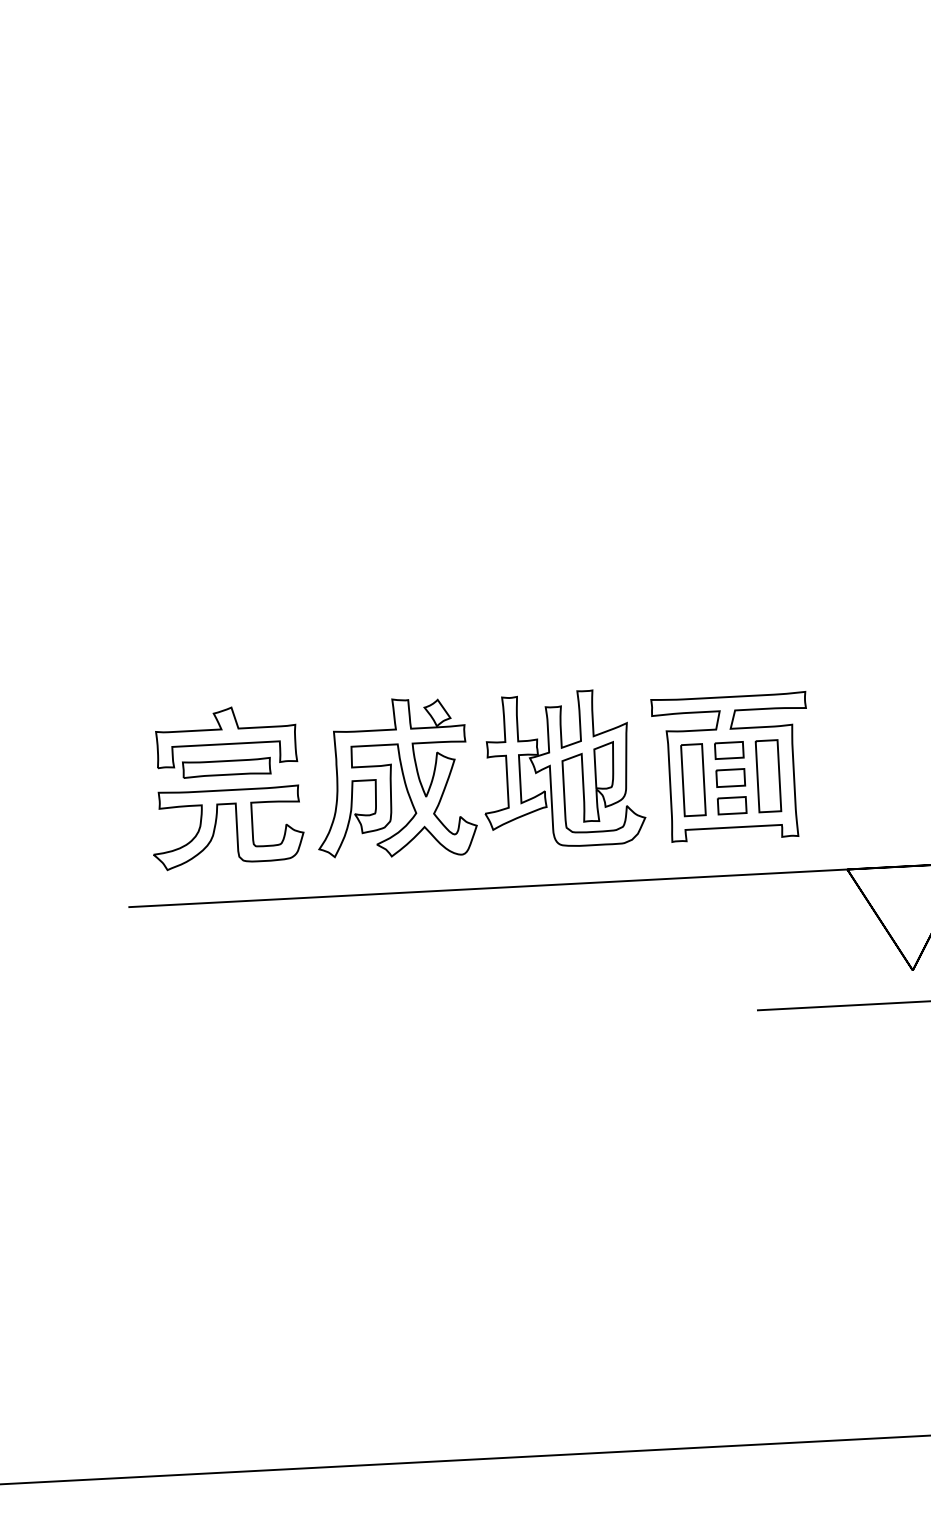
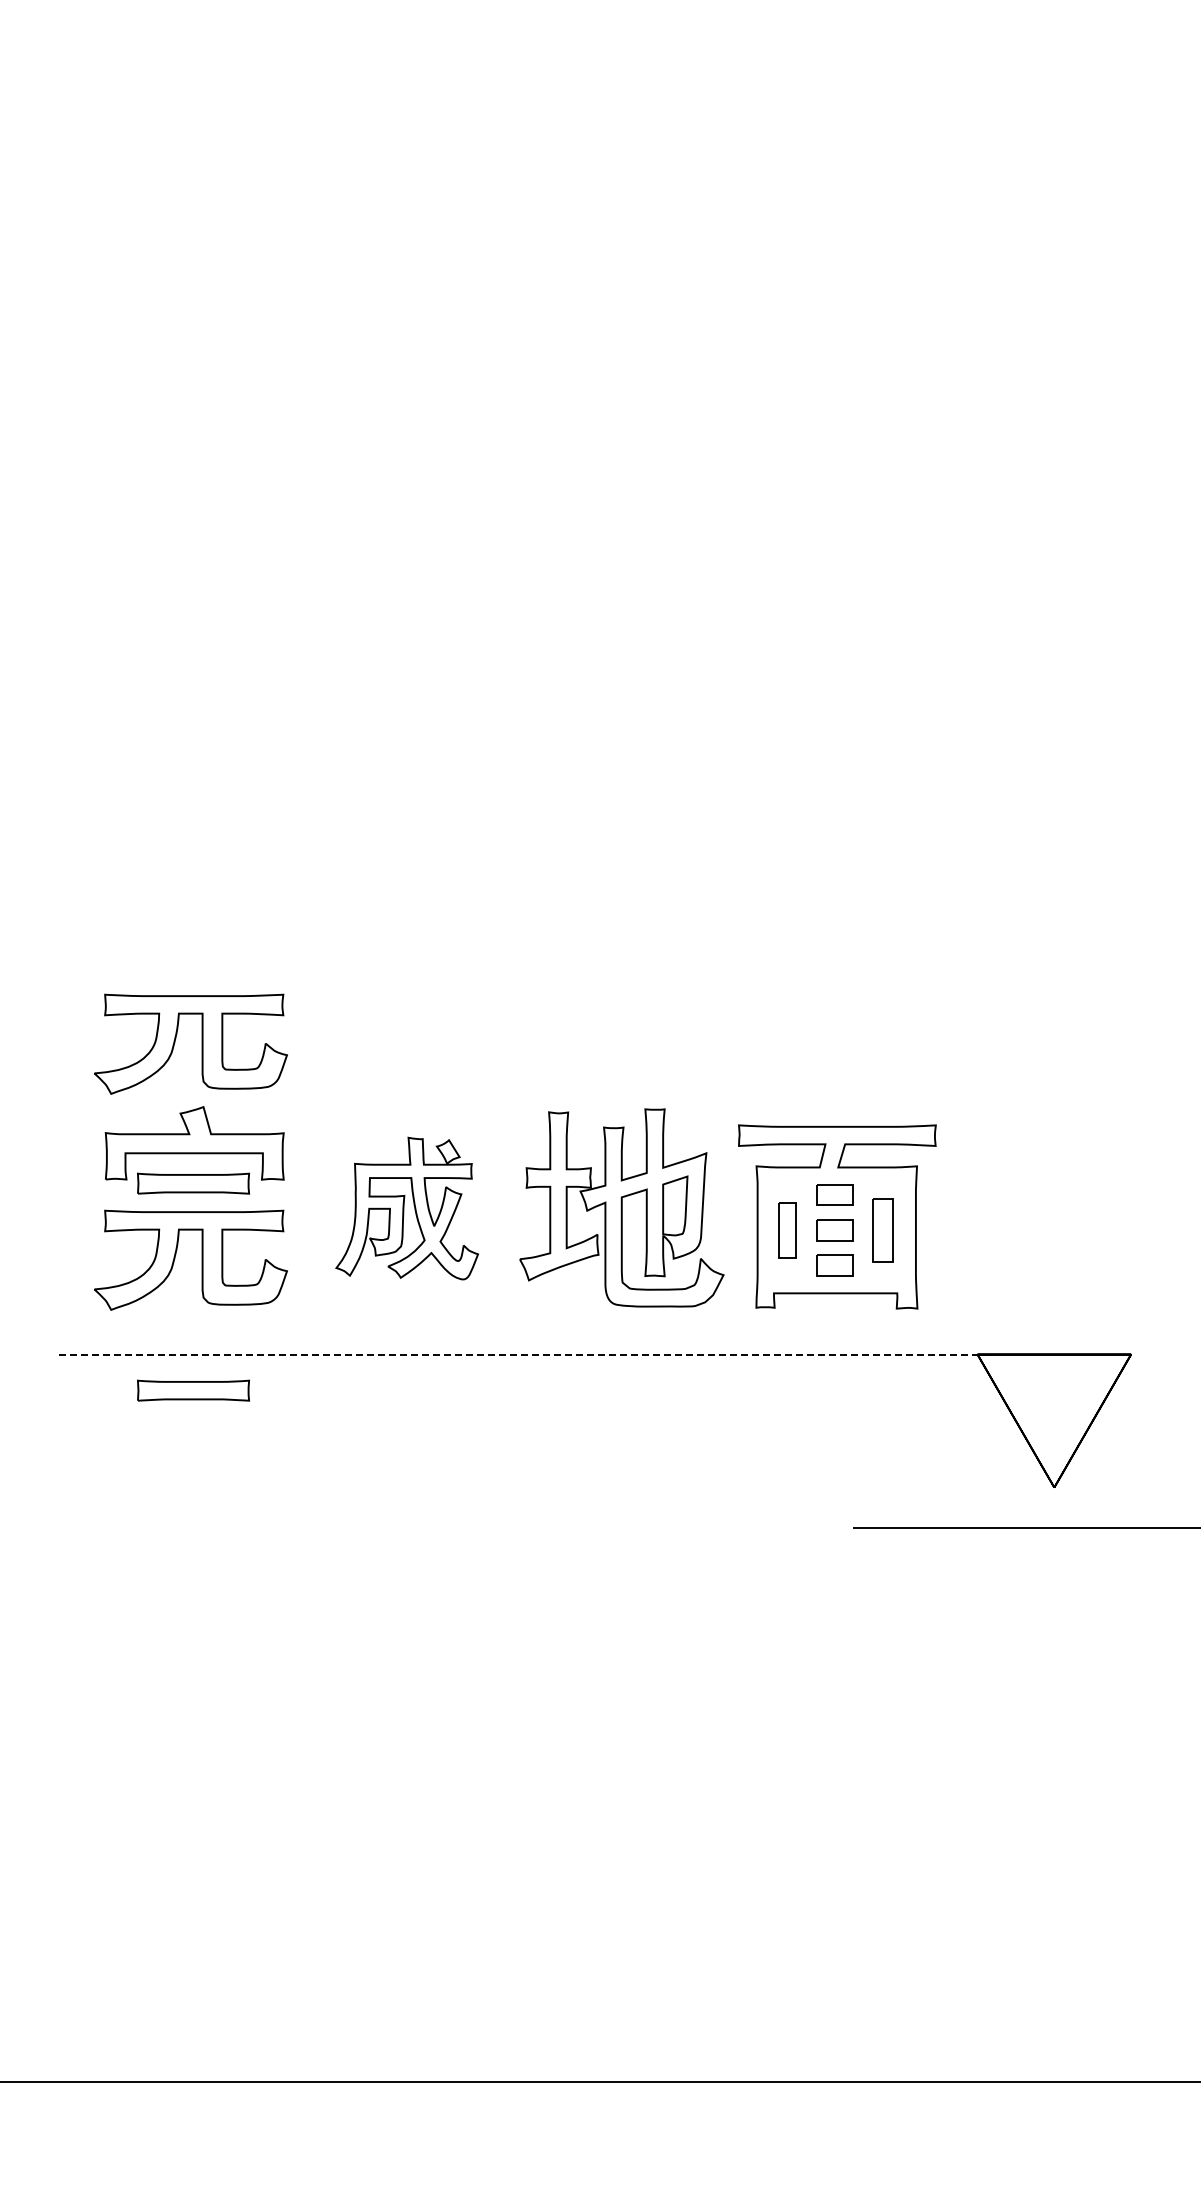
part: (227, 657) -> (201, 1043), added
part: (767, 776) -> (882, 1230), size x0.7
part: (395, 778) -> (407, 1208), size x0.7
part: (693, 780) -> (787, 1230), size x0.6
line: (491, 888) -> (522, 1354), solid -> dashed
part: (235, 929) -> (193, 1390), added

